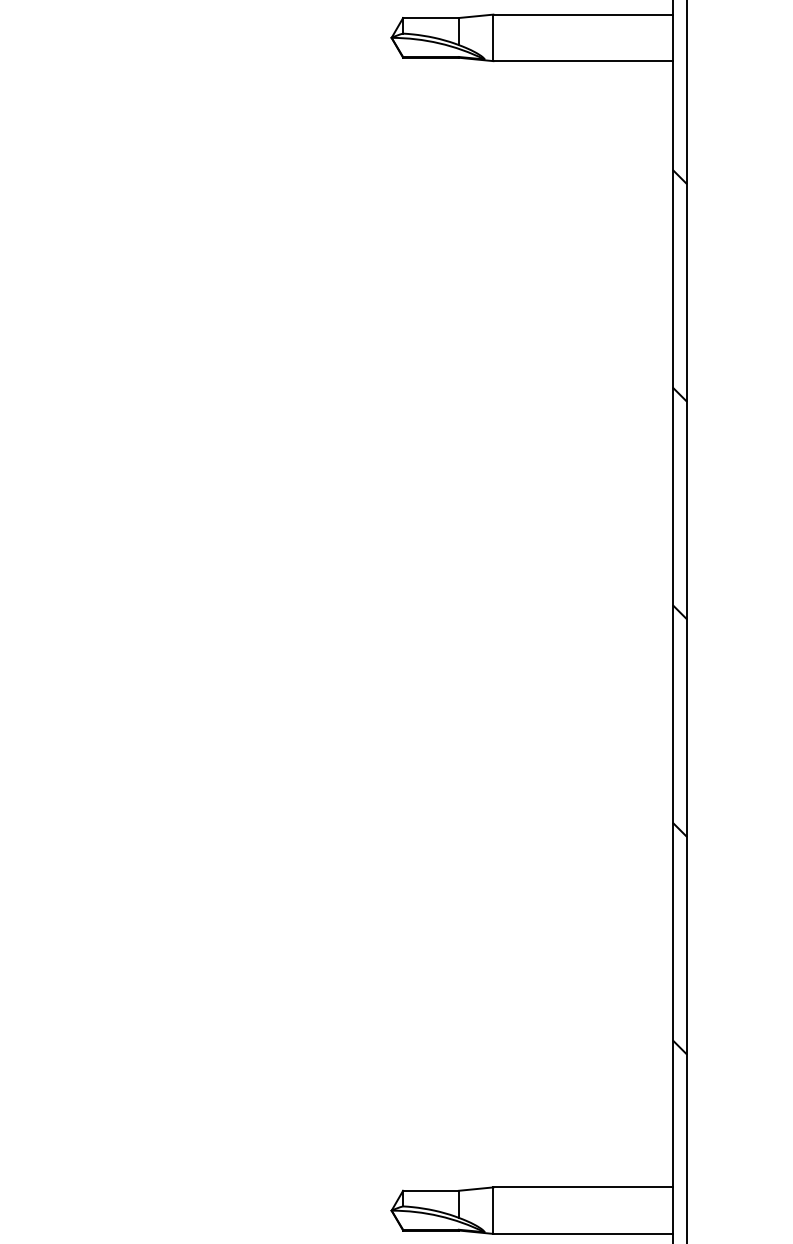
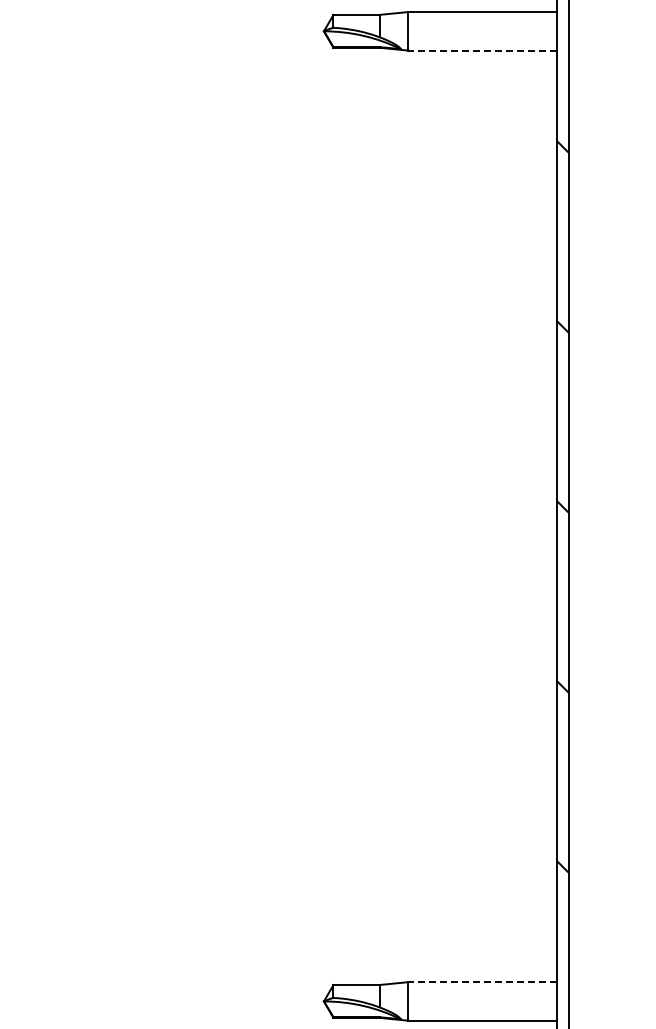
line: (582, 61) -> (481, 50), solid -> dashed
line: (582, 1187) -> (481, 982), solid -> dashed

